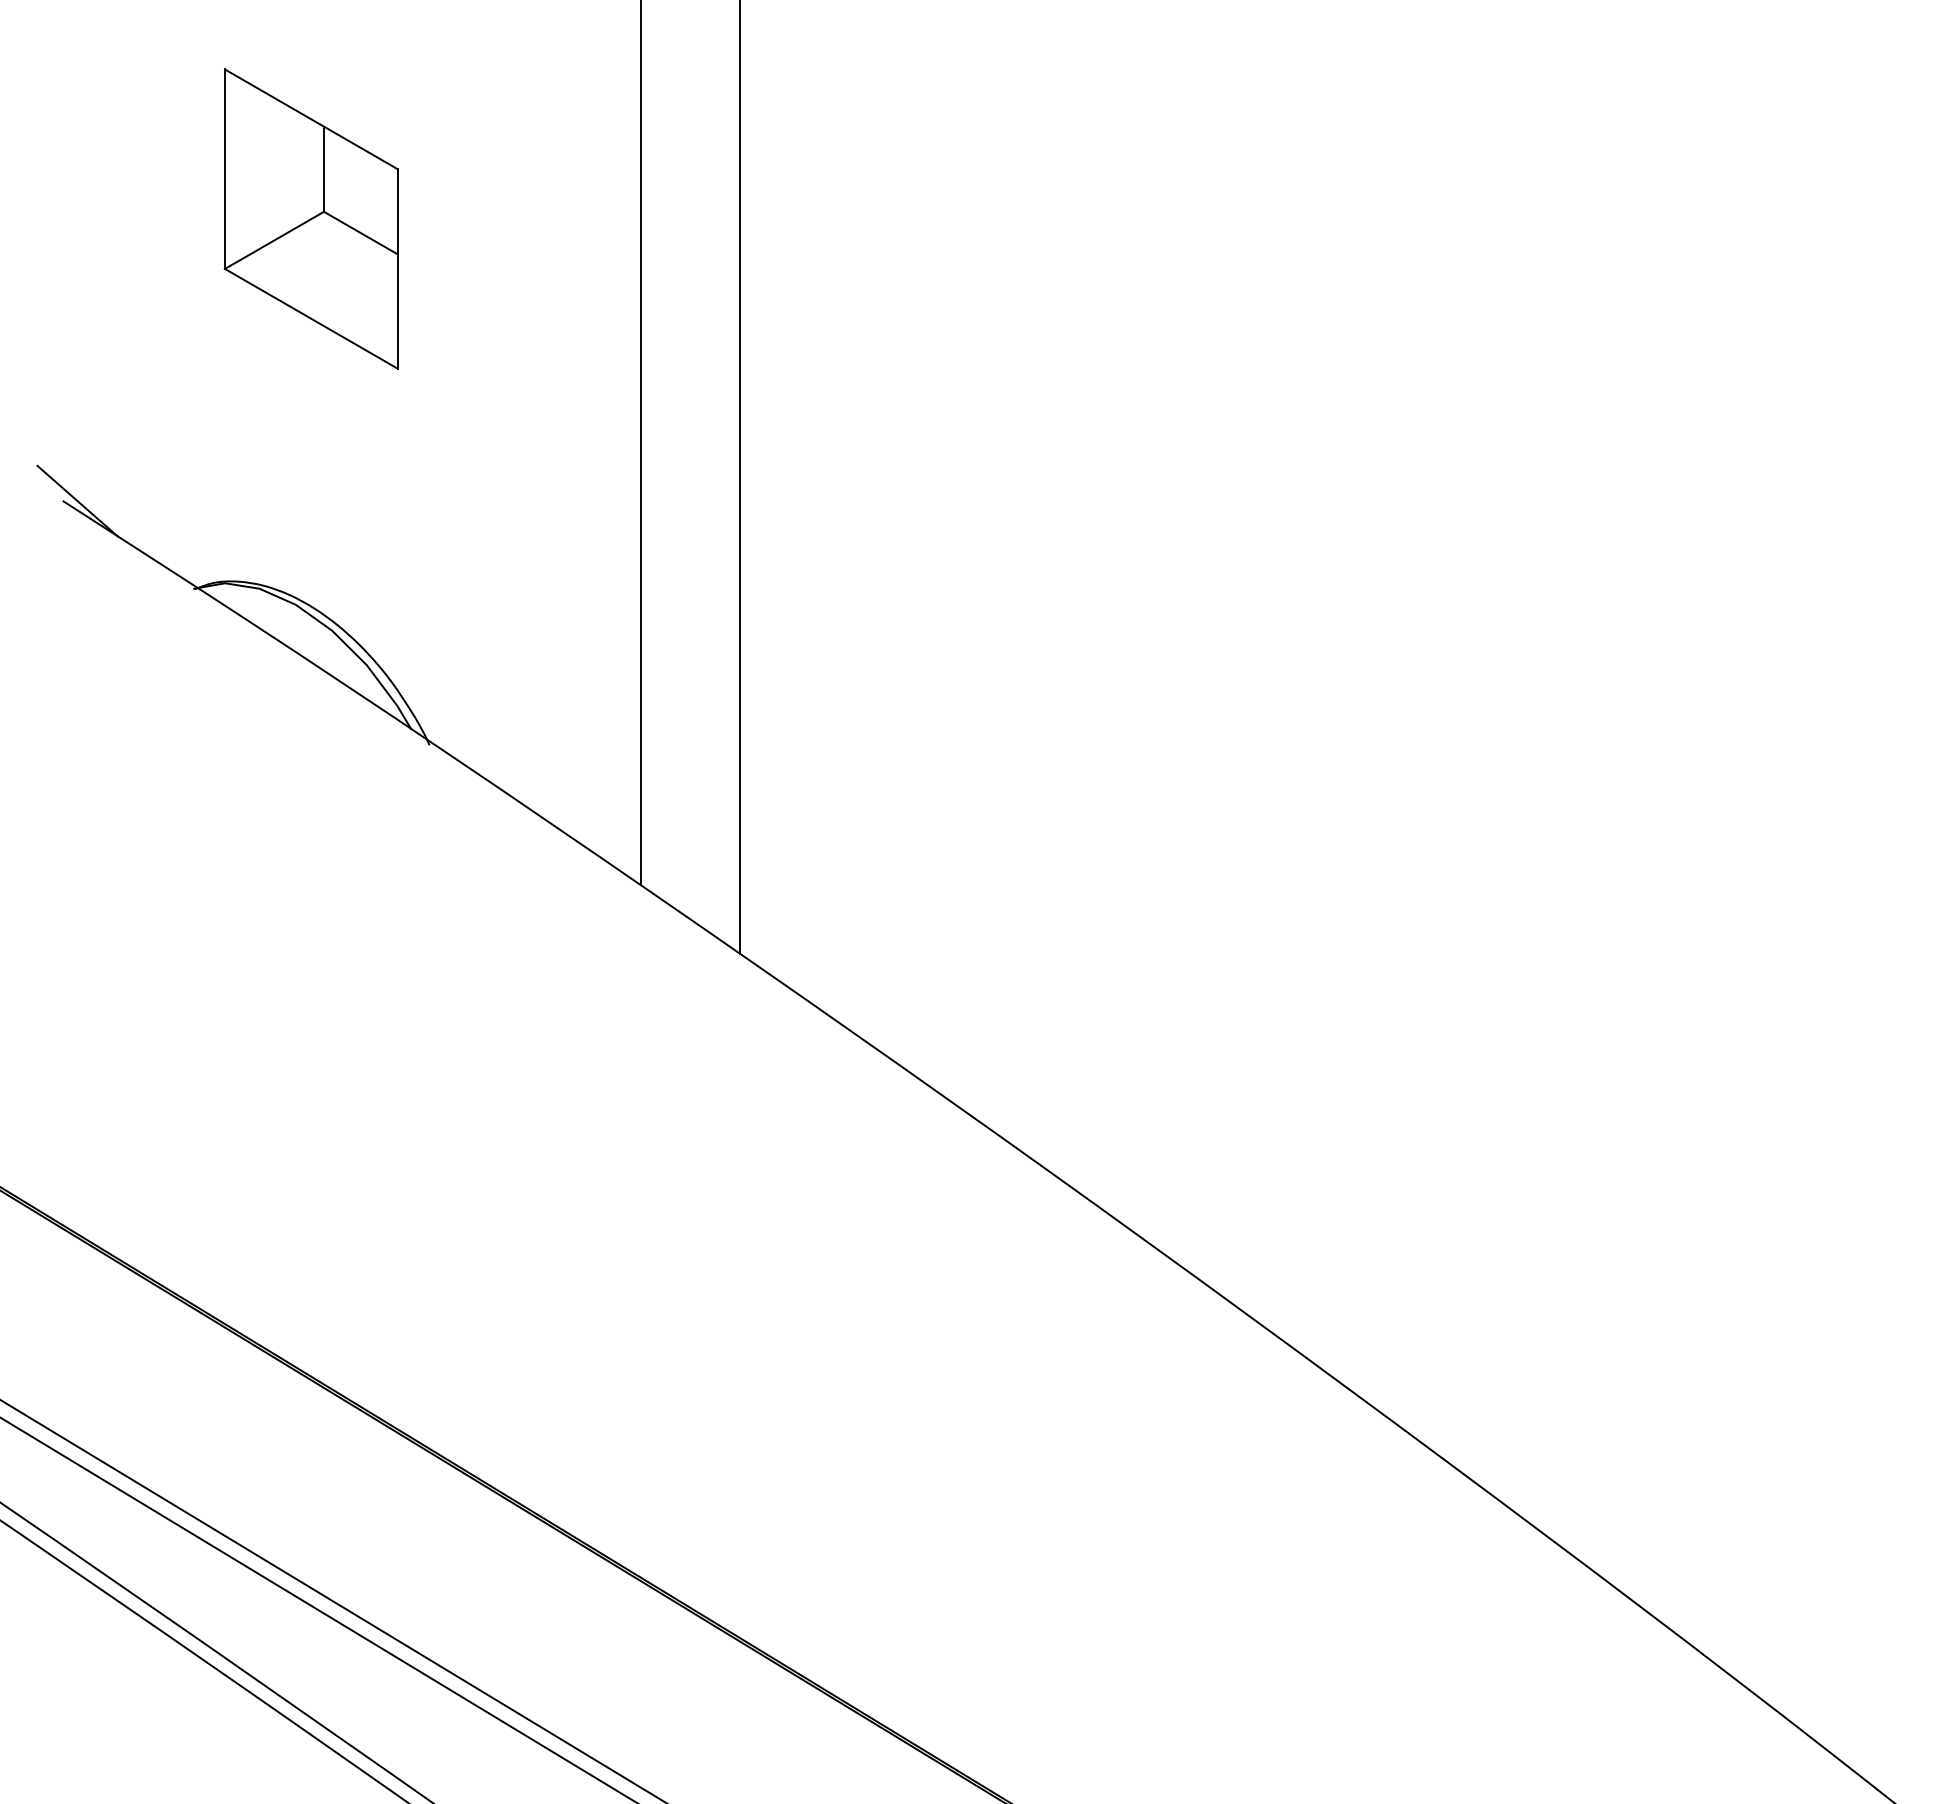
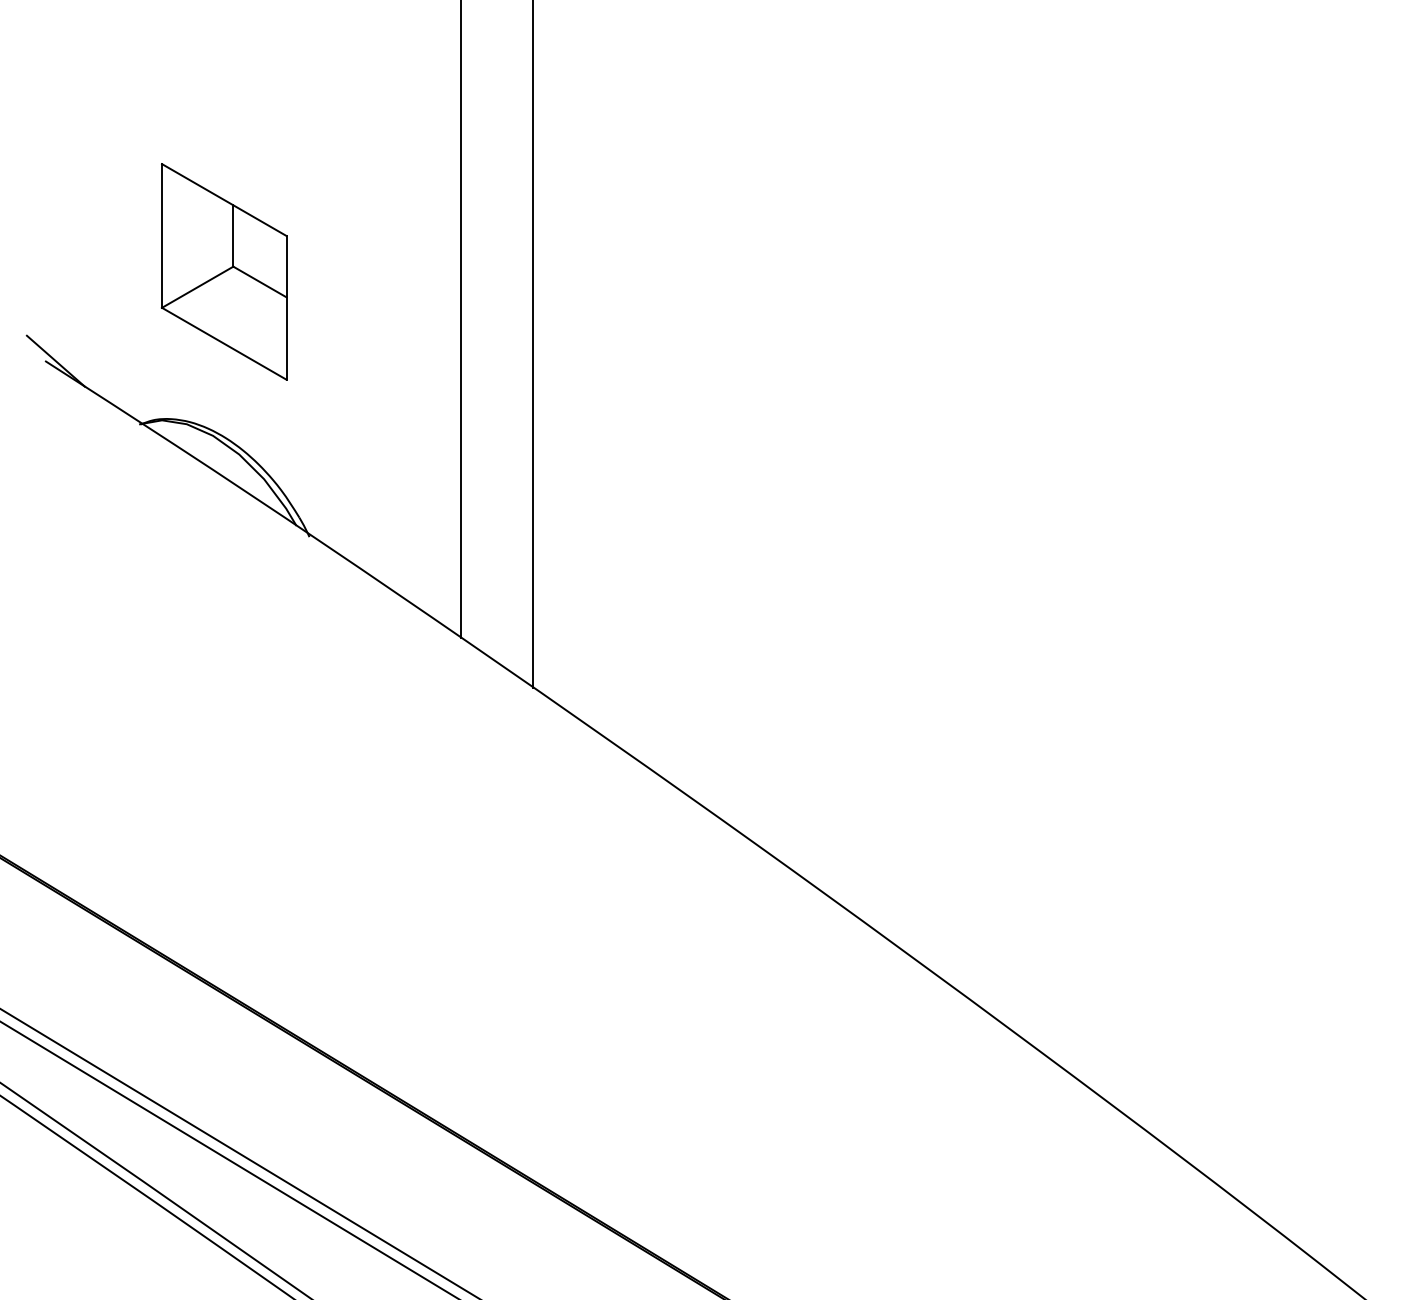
part: (311, 218) -> (224, 271), moved

